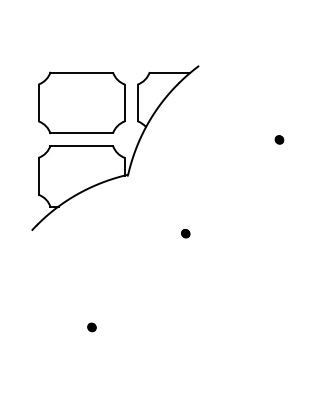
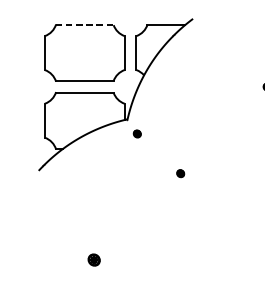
line: (81, 72) -> (84, 24), solid -> dashed
part: (138, 190) -> (137, 133), added
part: (91, 327) -> (93, 260), size x1.6

